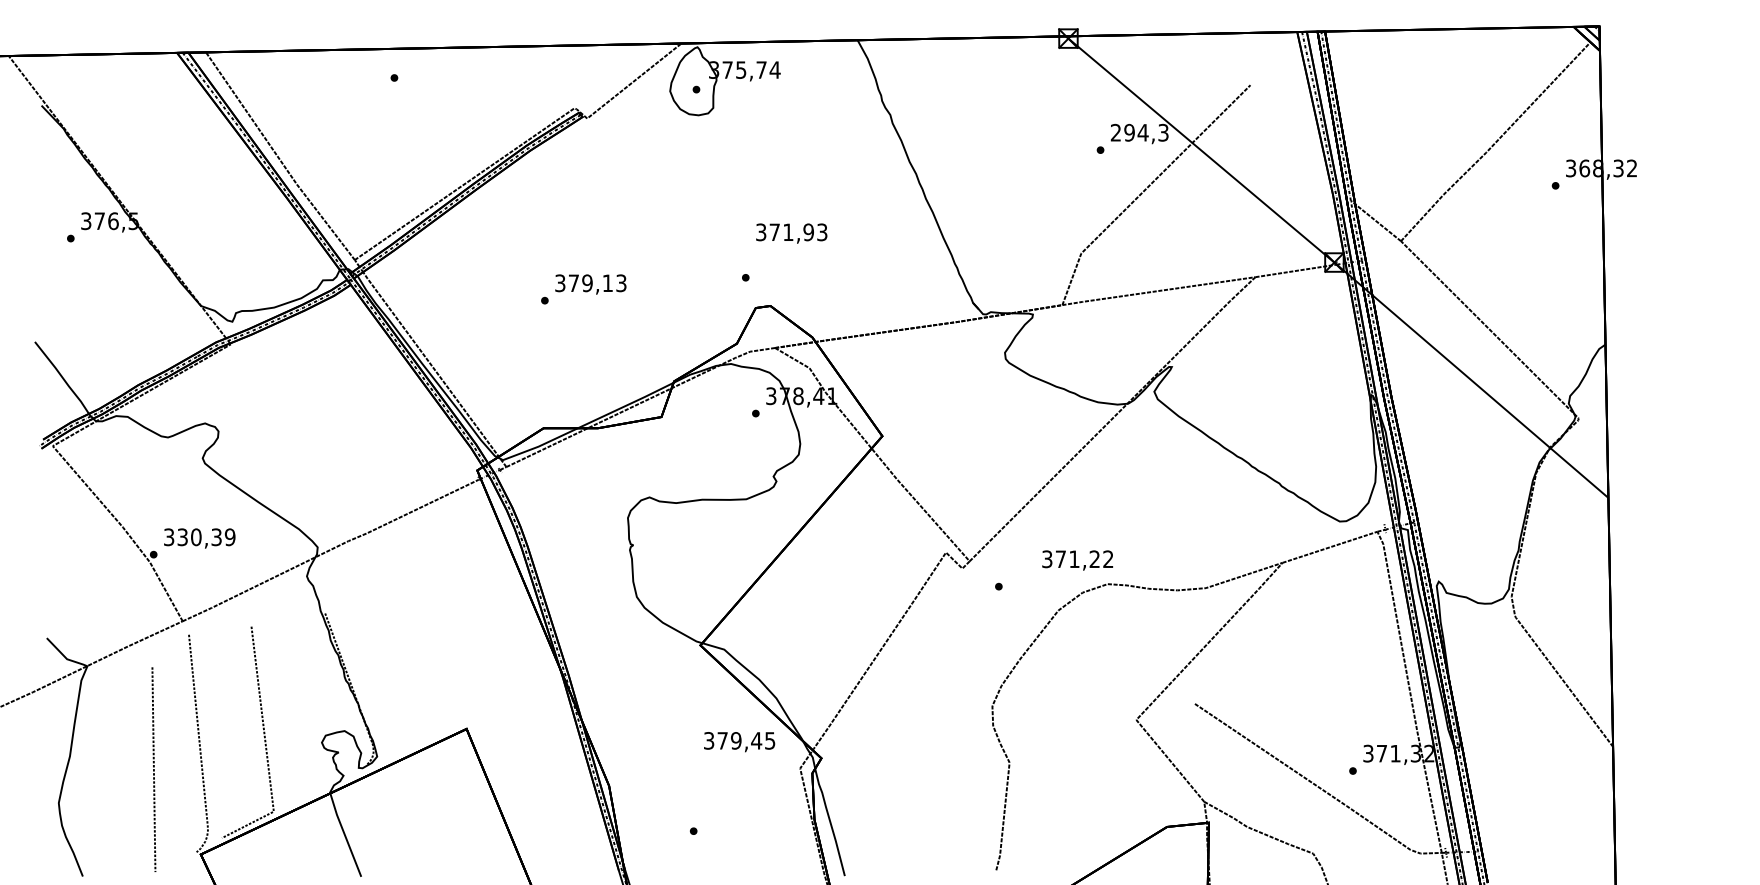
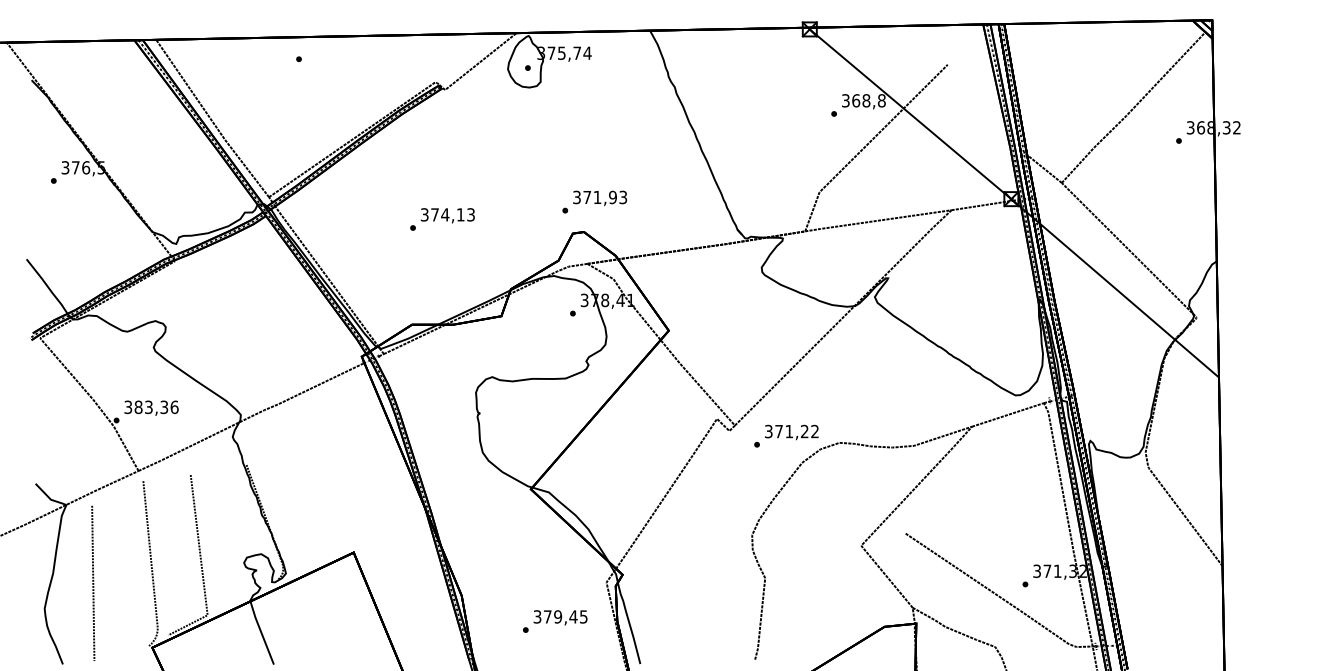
text: (1139, 132) -> (863, 100), 294,3 -> 368,8
text: (791, 233) -> (599, 198), moved
text: (587, 283) -> (445, 215), 379,13 -> 374,13
text: (206, 537) -> (156, 407), 330,39 -> 383,36
text: (1077, 560) -> (791, 432), moved
text: (739, 742) -> (560, 618), moved
line: (153, 769) -> (92, 583), moved

